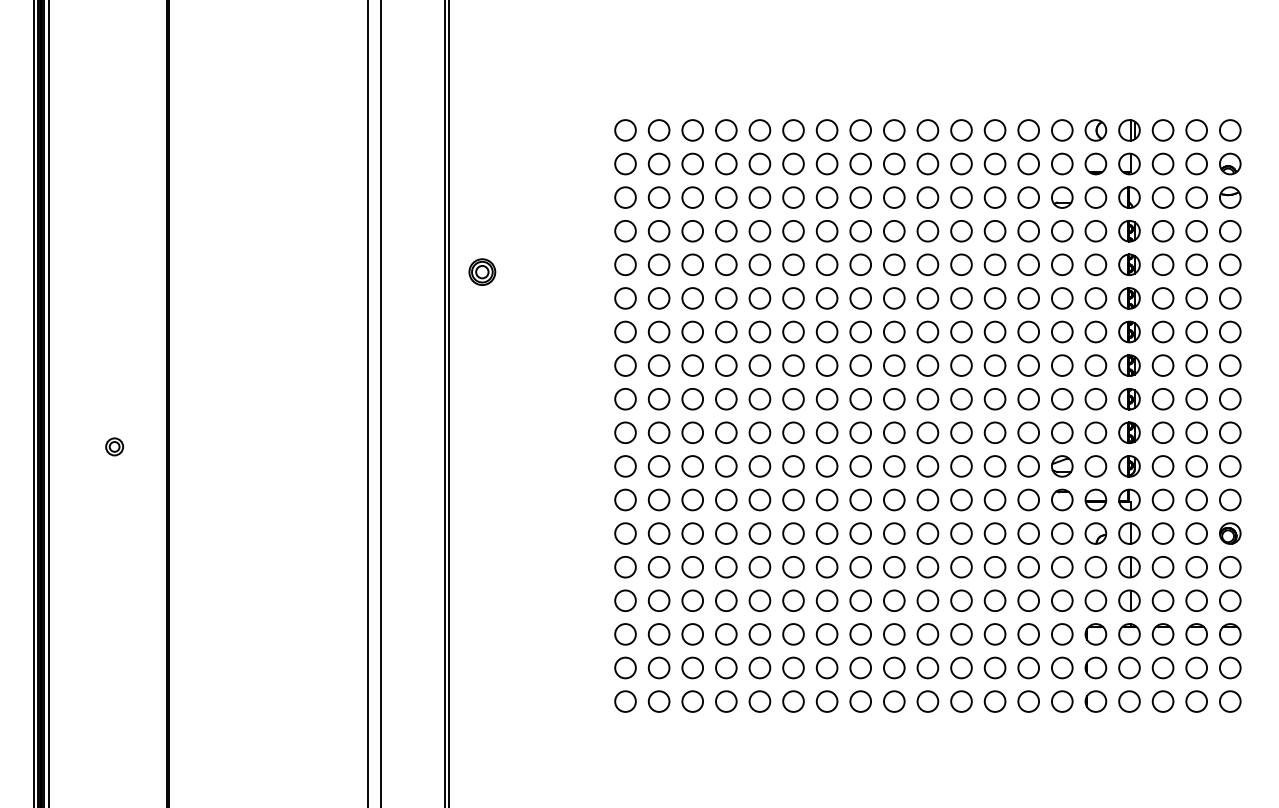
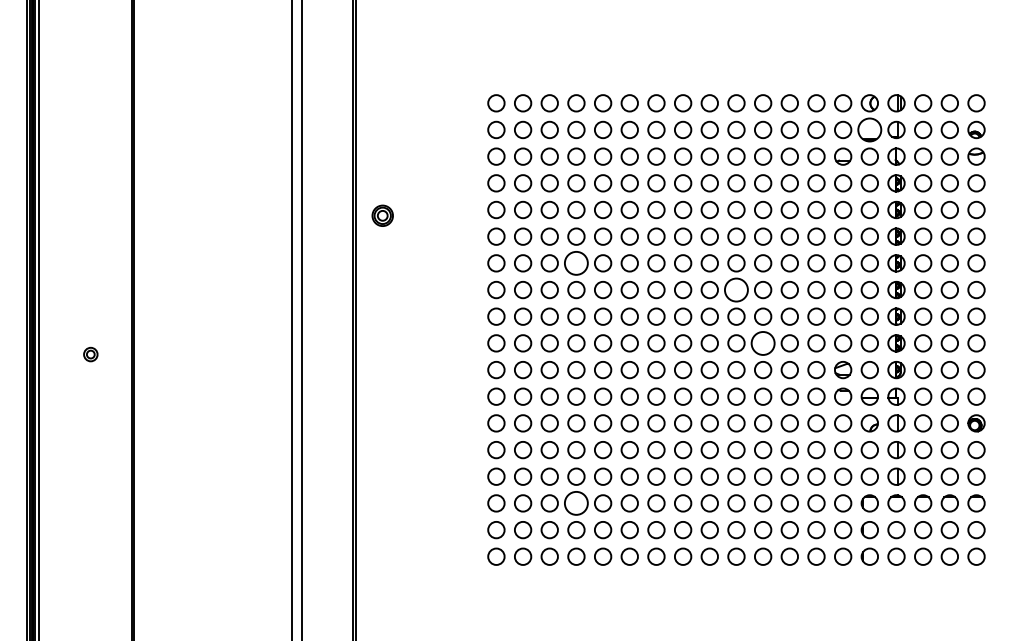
part: (1095, 163) -> (869, 129), size x1.4
circle: (726, 331) -> (576, 262), size x1.4
circle: (927, 365) -> (736, 289), size x1.4
circle: (961, 432) -> (763, 343), size x1.4
circle: (726, 634) -> (576, 503), size x1.4

